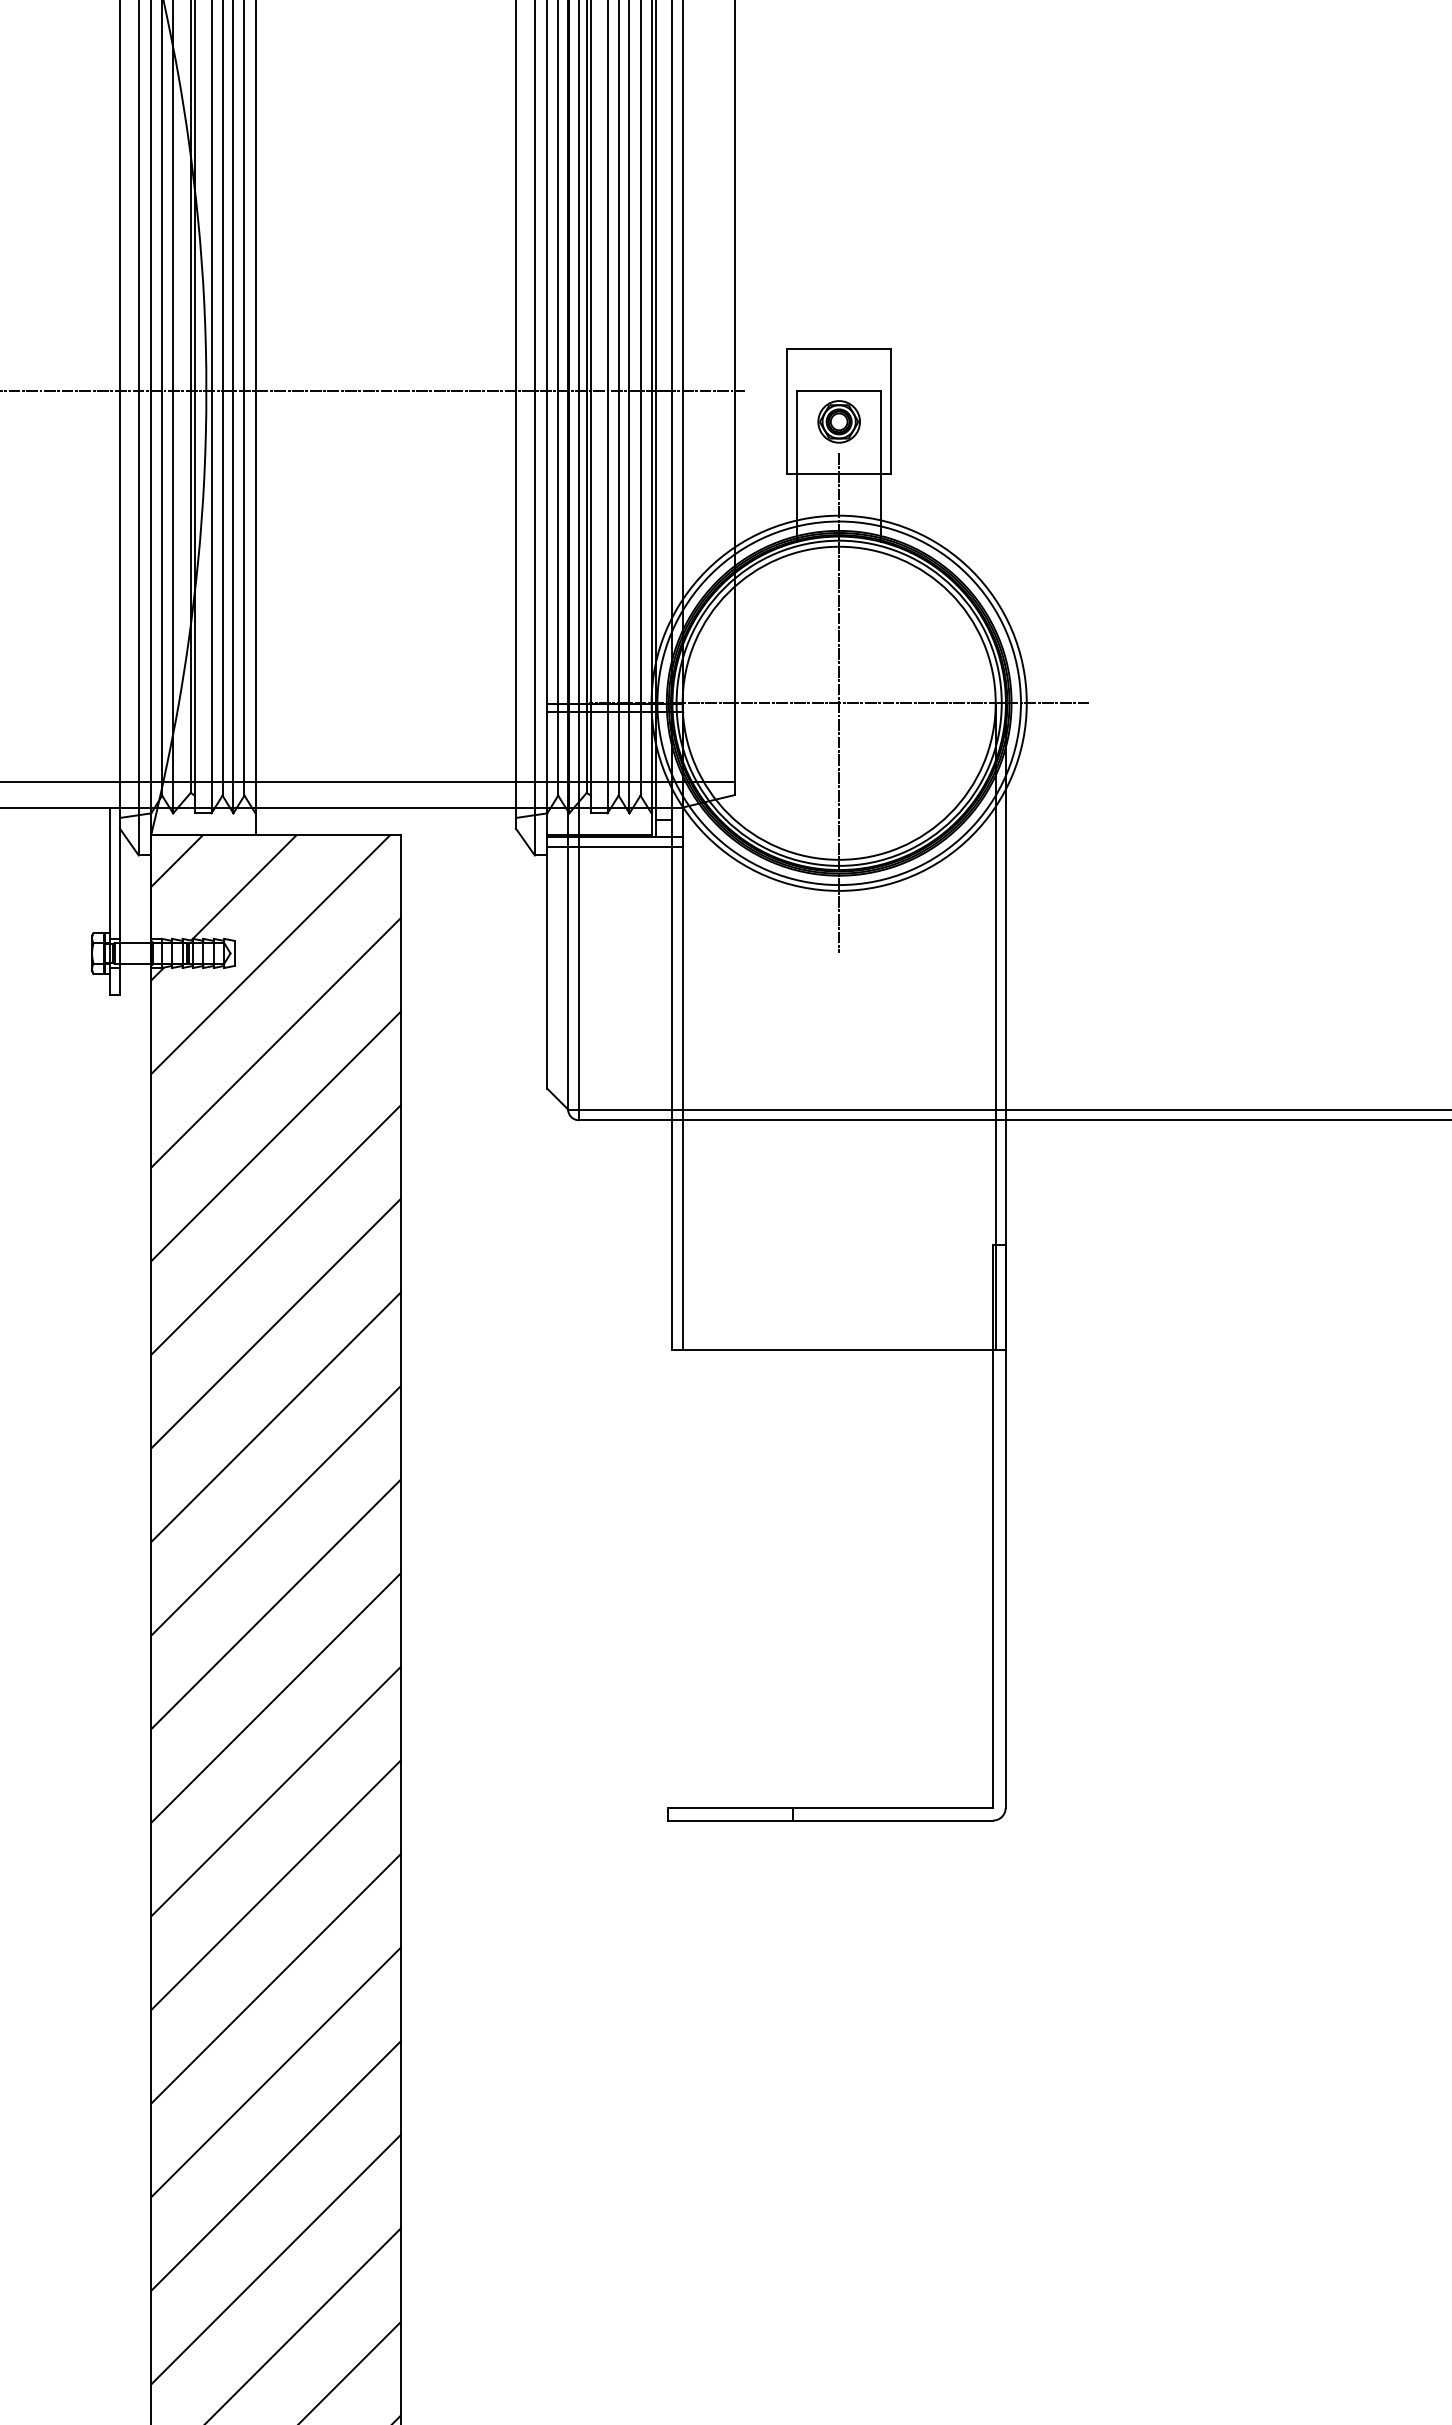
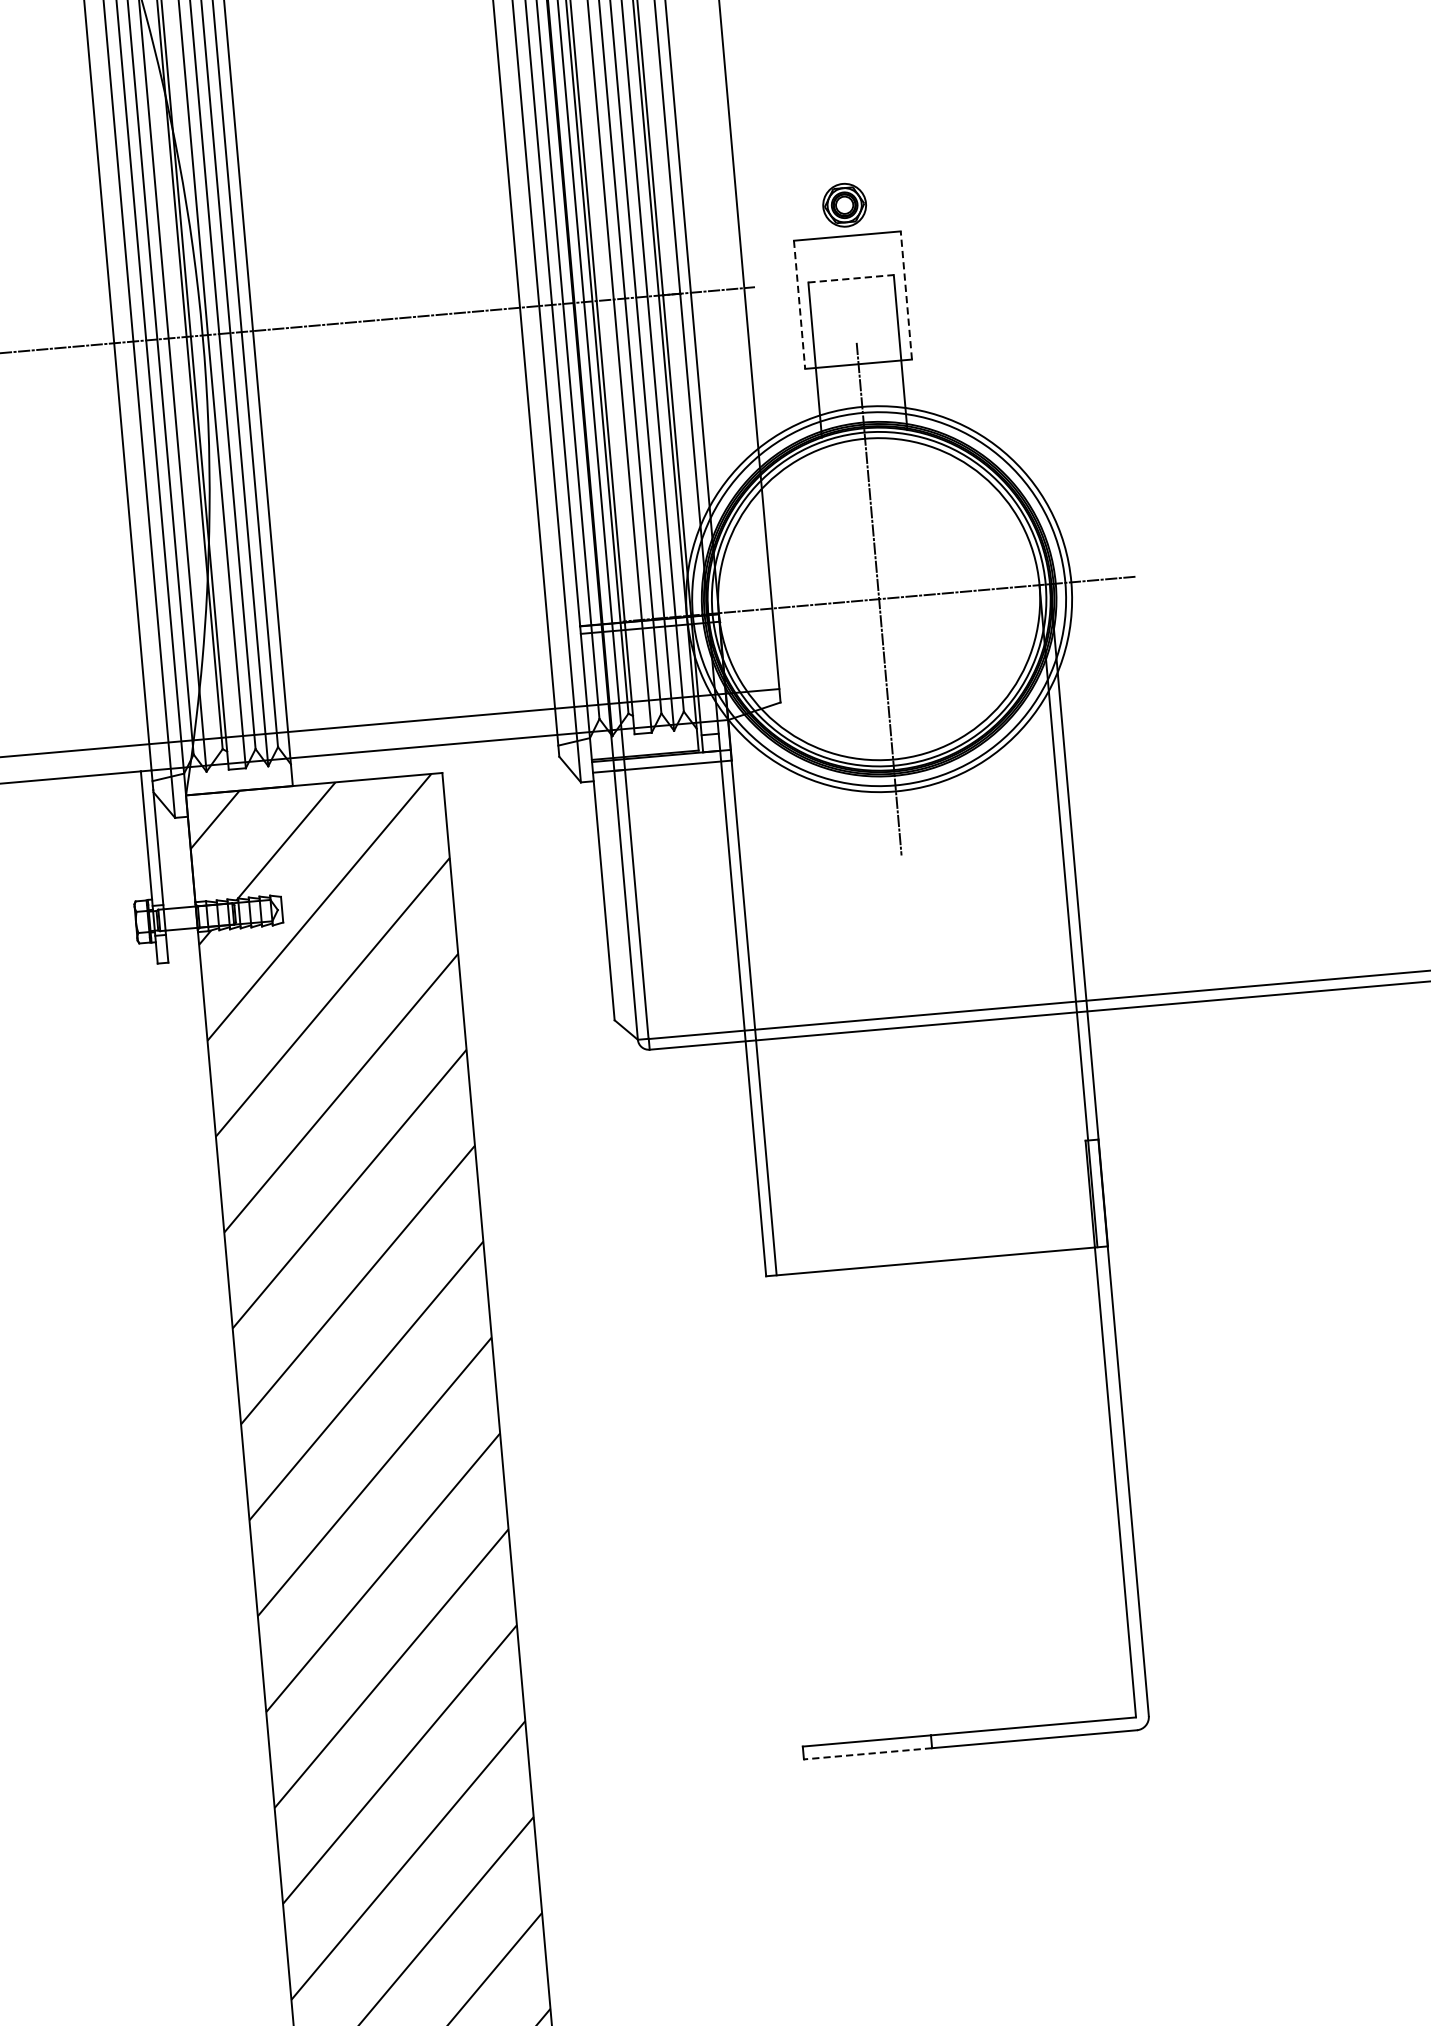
line: (839, 390) -> (851, 278), solid -> dashed
line: (787, 411) -> (800, 304), solid -> dashed
line: (891, 411) -> (906, 295), solid -> dashed
part: (838, 421) -> (843, 204), moved
line: (730, 1820) -> (867, 1753), solid -> dashed

